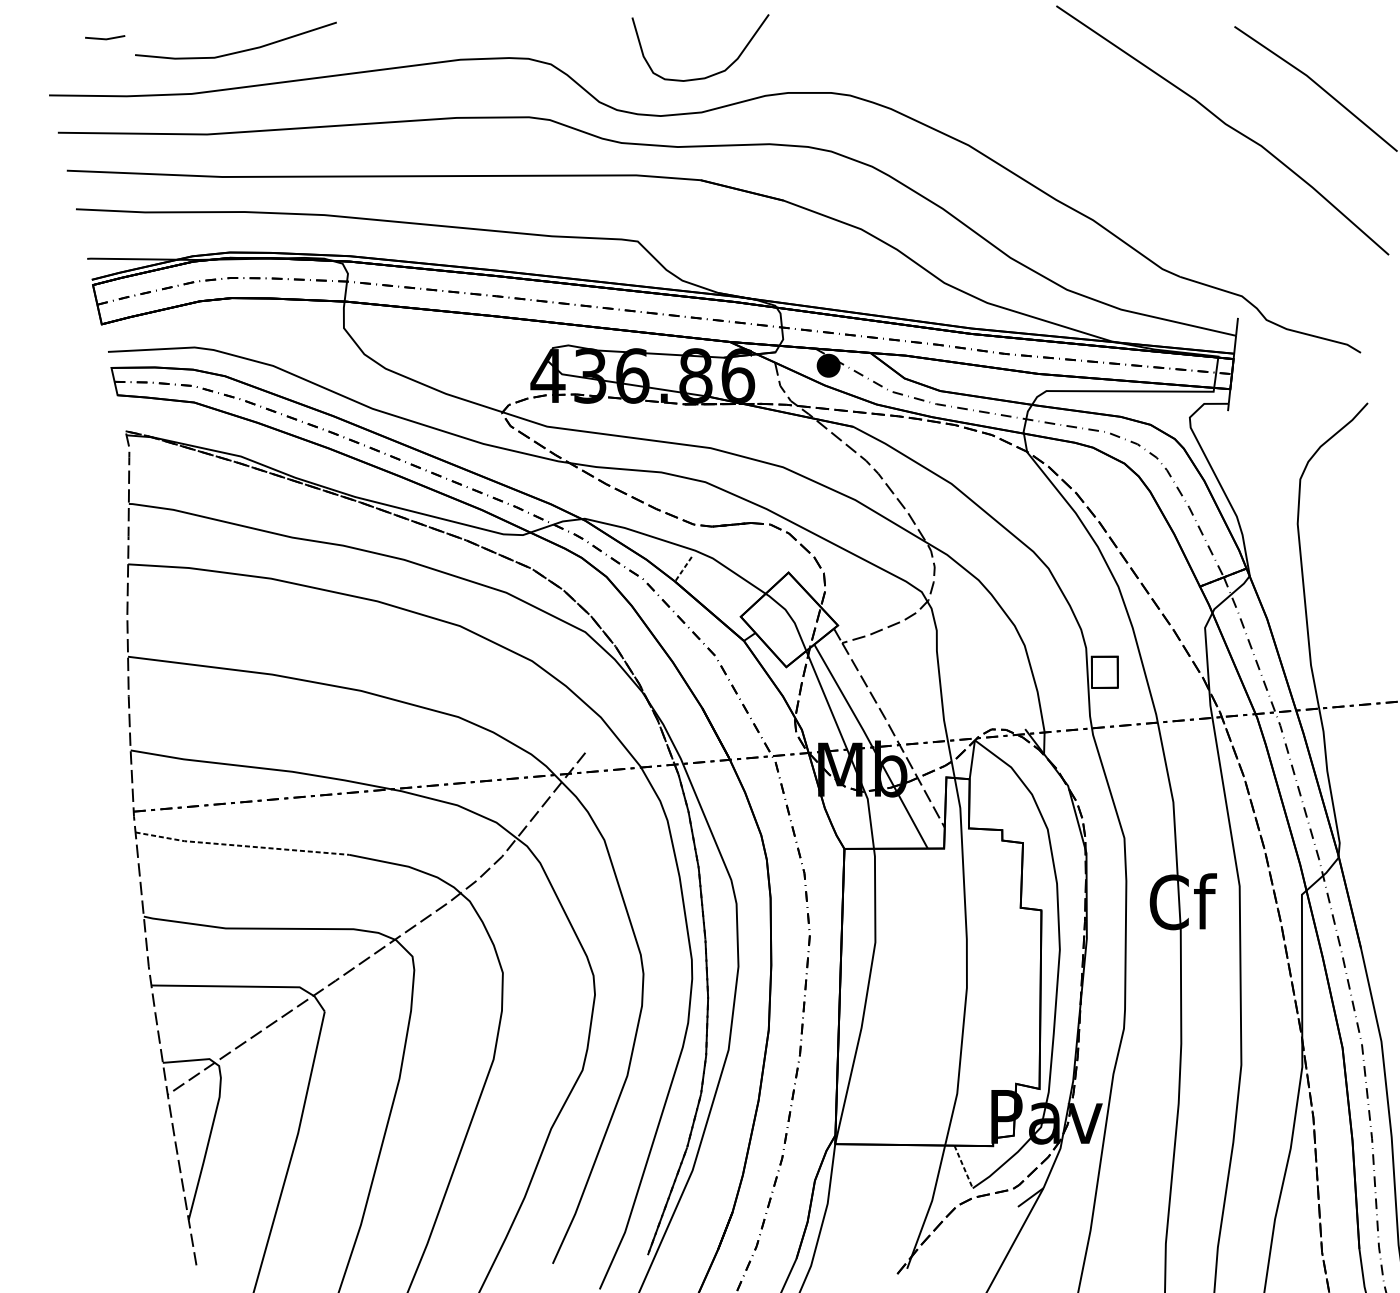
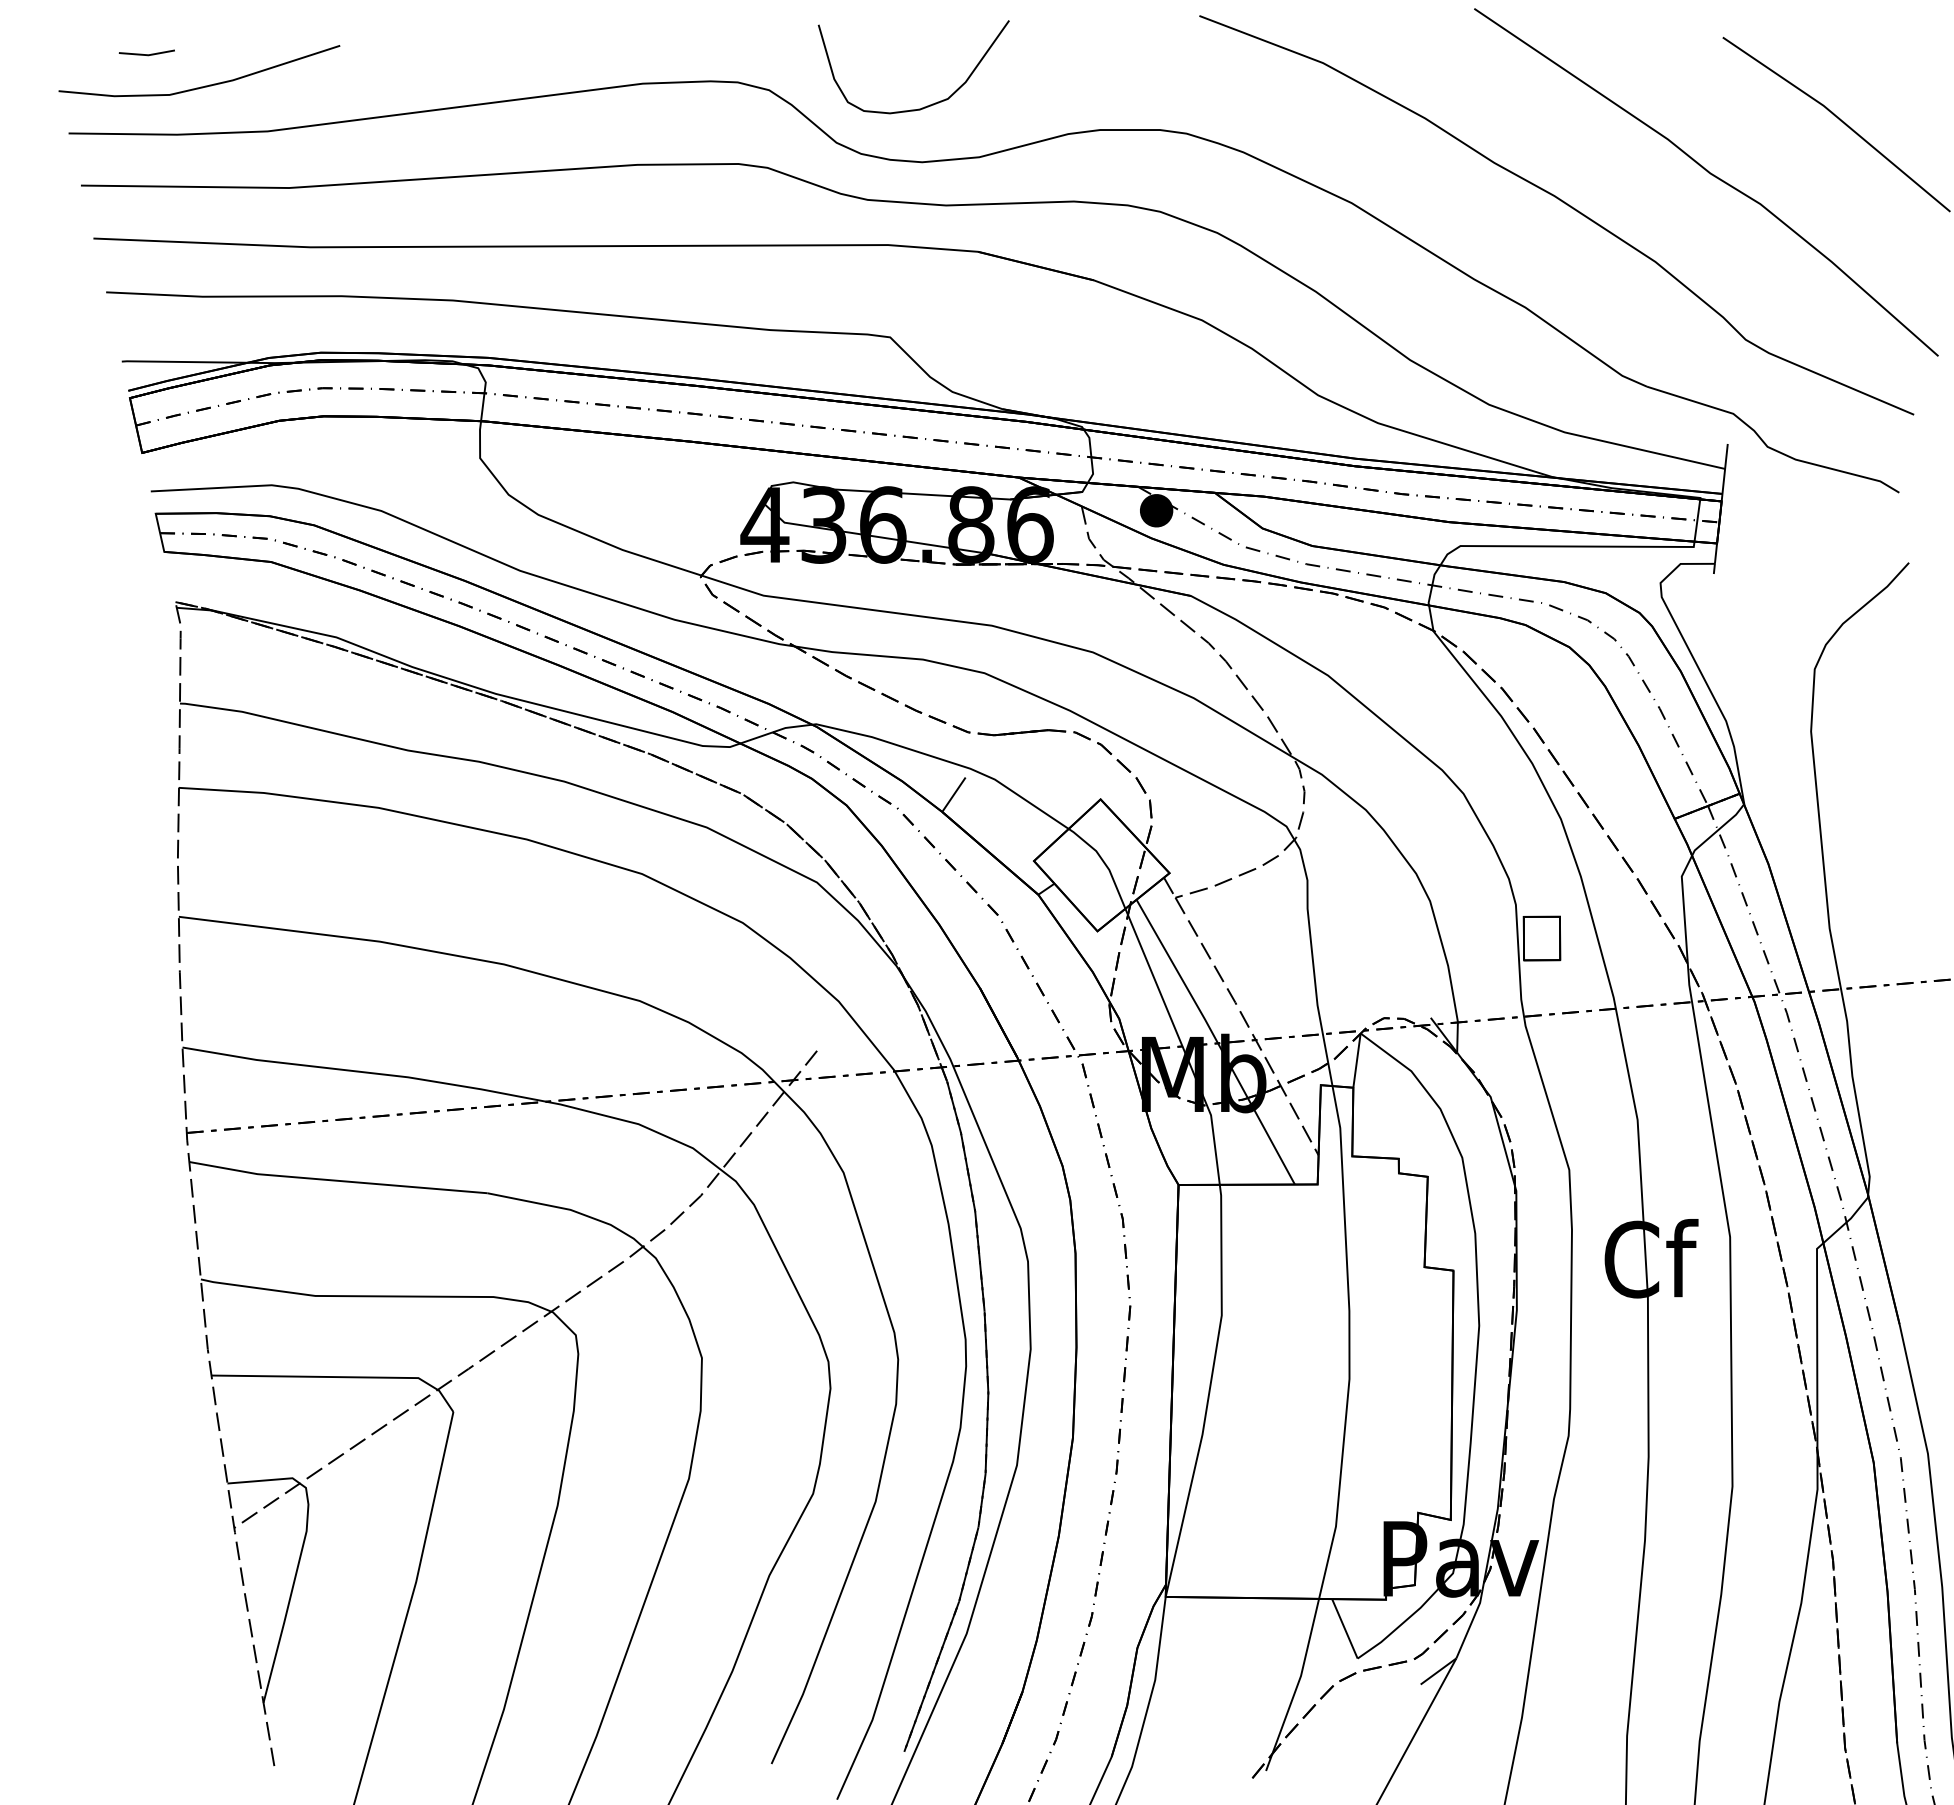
line: (236, 51) -> (200, 86), moved
curve: (711, 74) -> (929, 104), moved
curve: (1121, 146) -> (1565, 204), added
line: (683, 569) -> (953, 795), dashed -> solid
line: (241, 845) -> (337, 1180), dashed -> solid
line: (964, 1167) -> (1345, 1629), dashed -> solid

